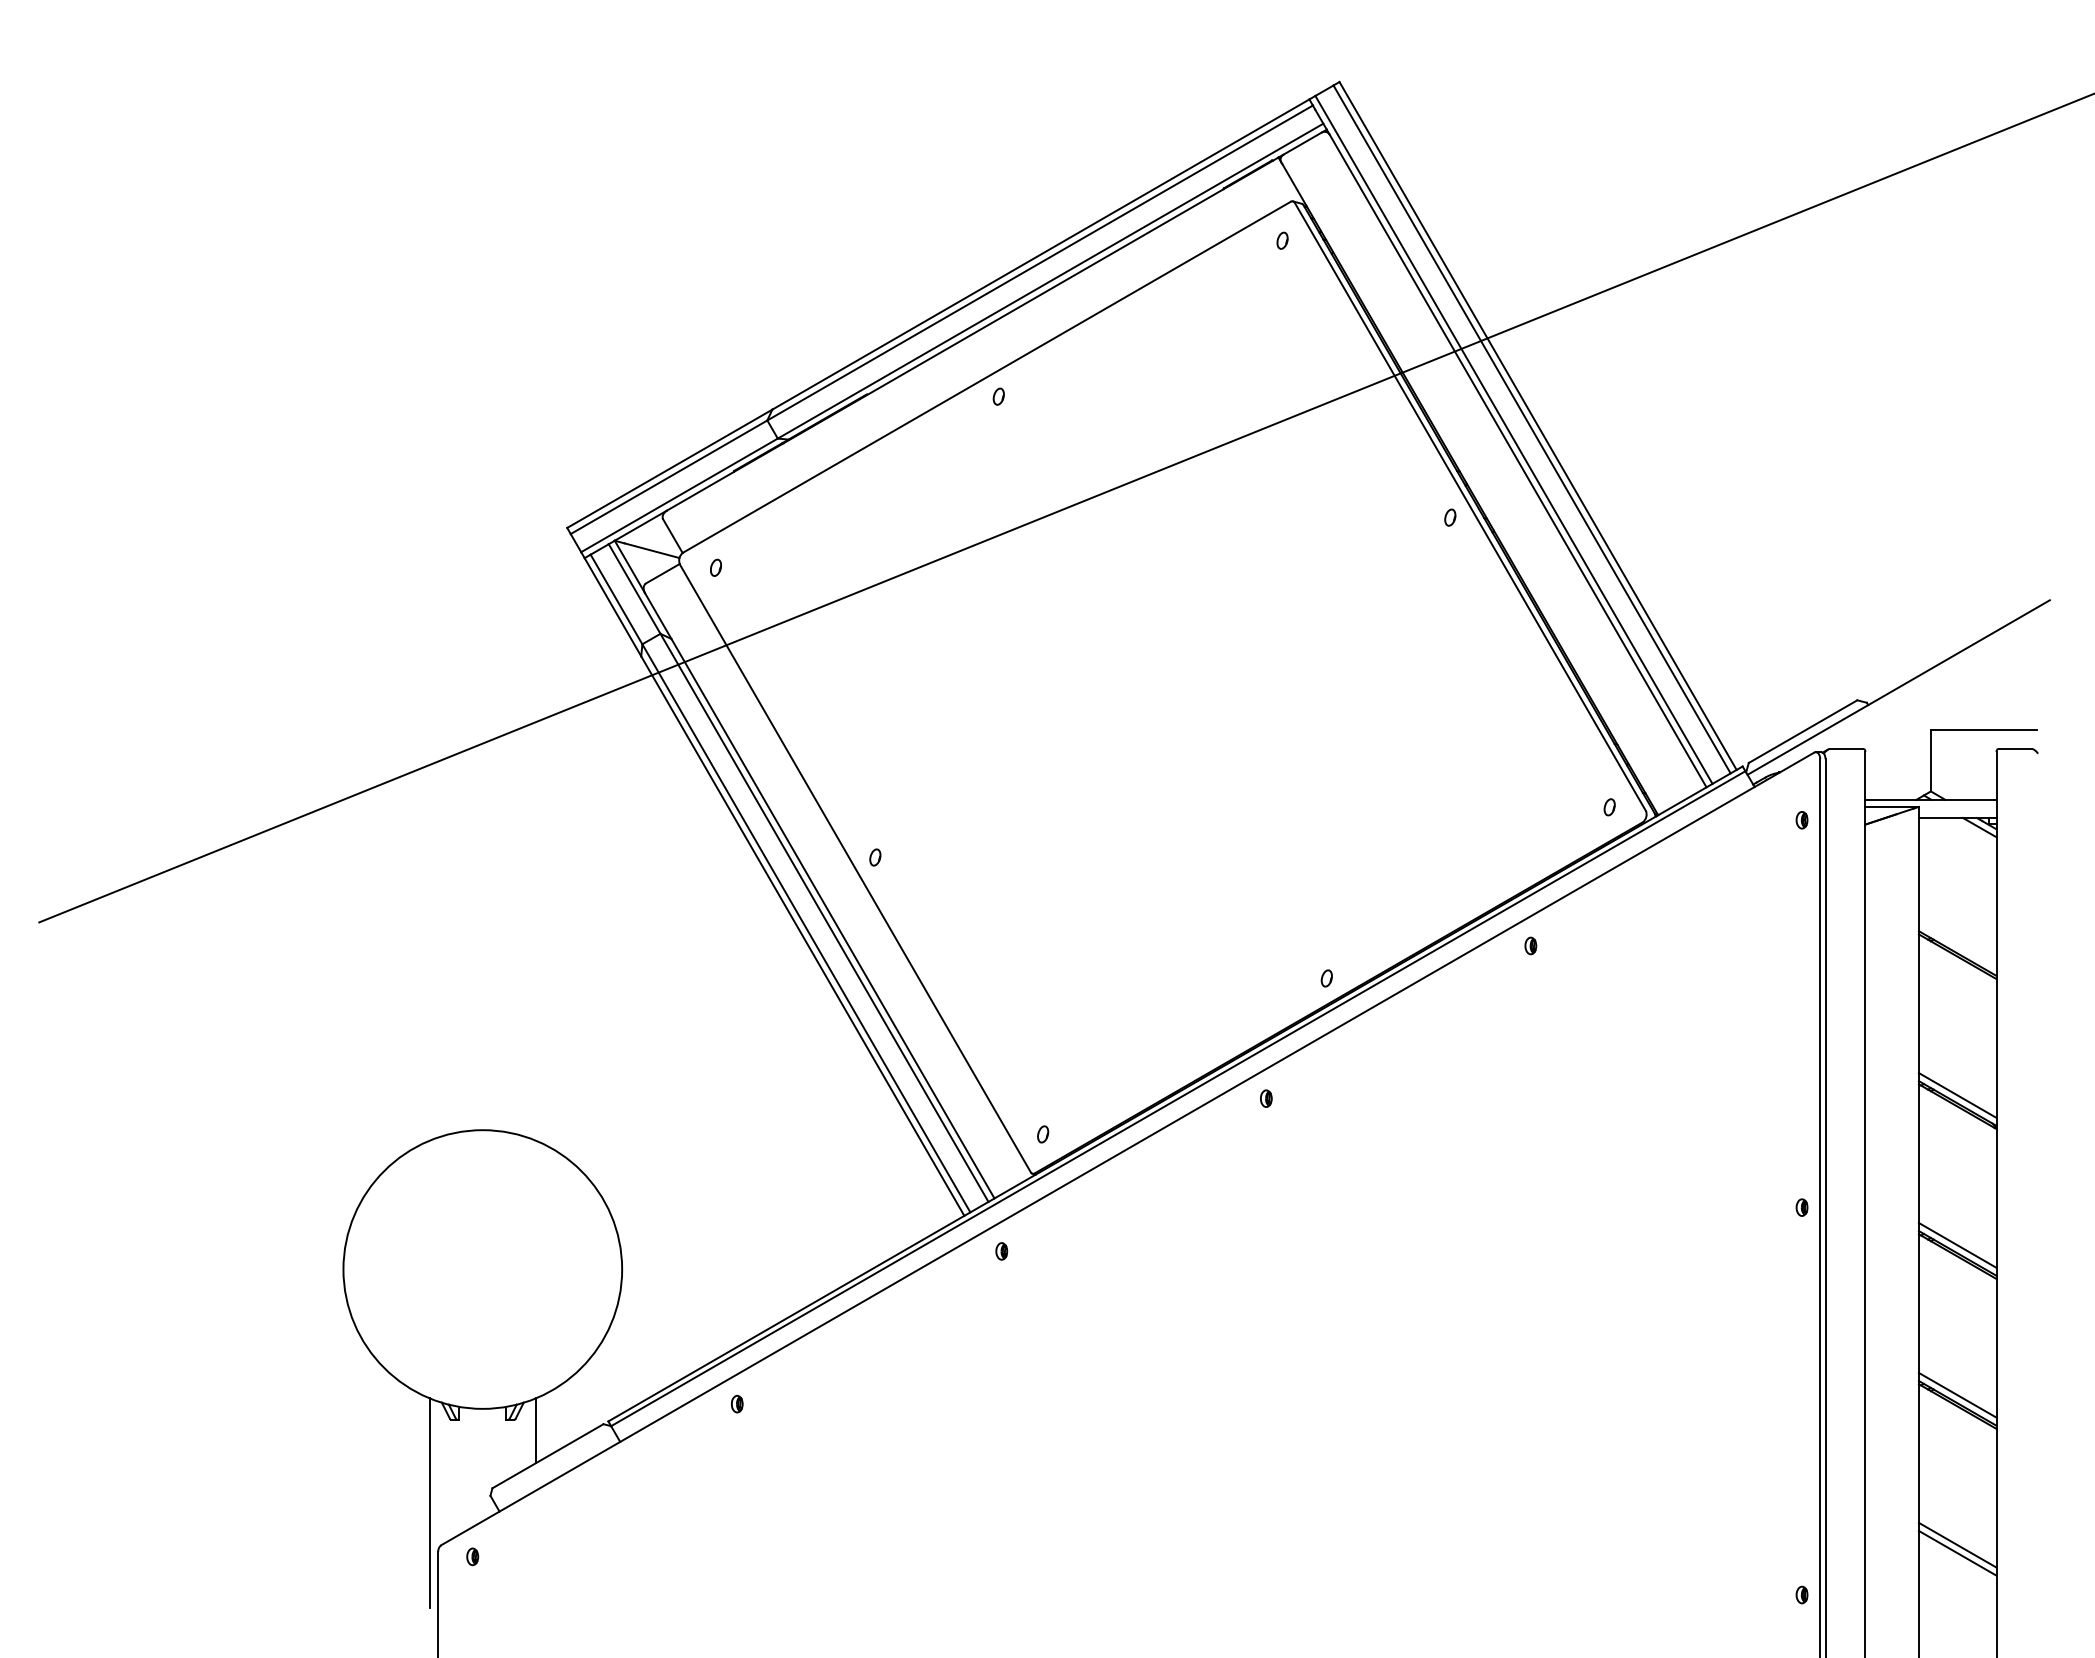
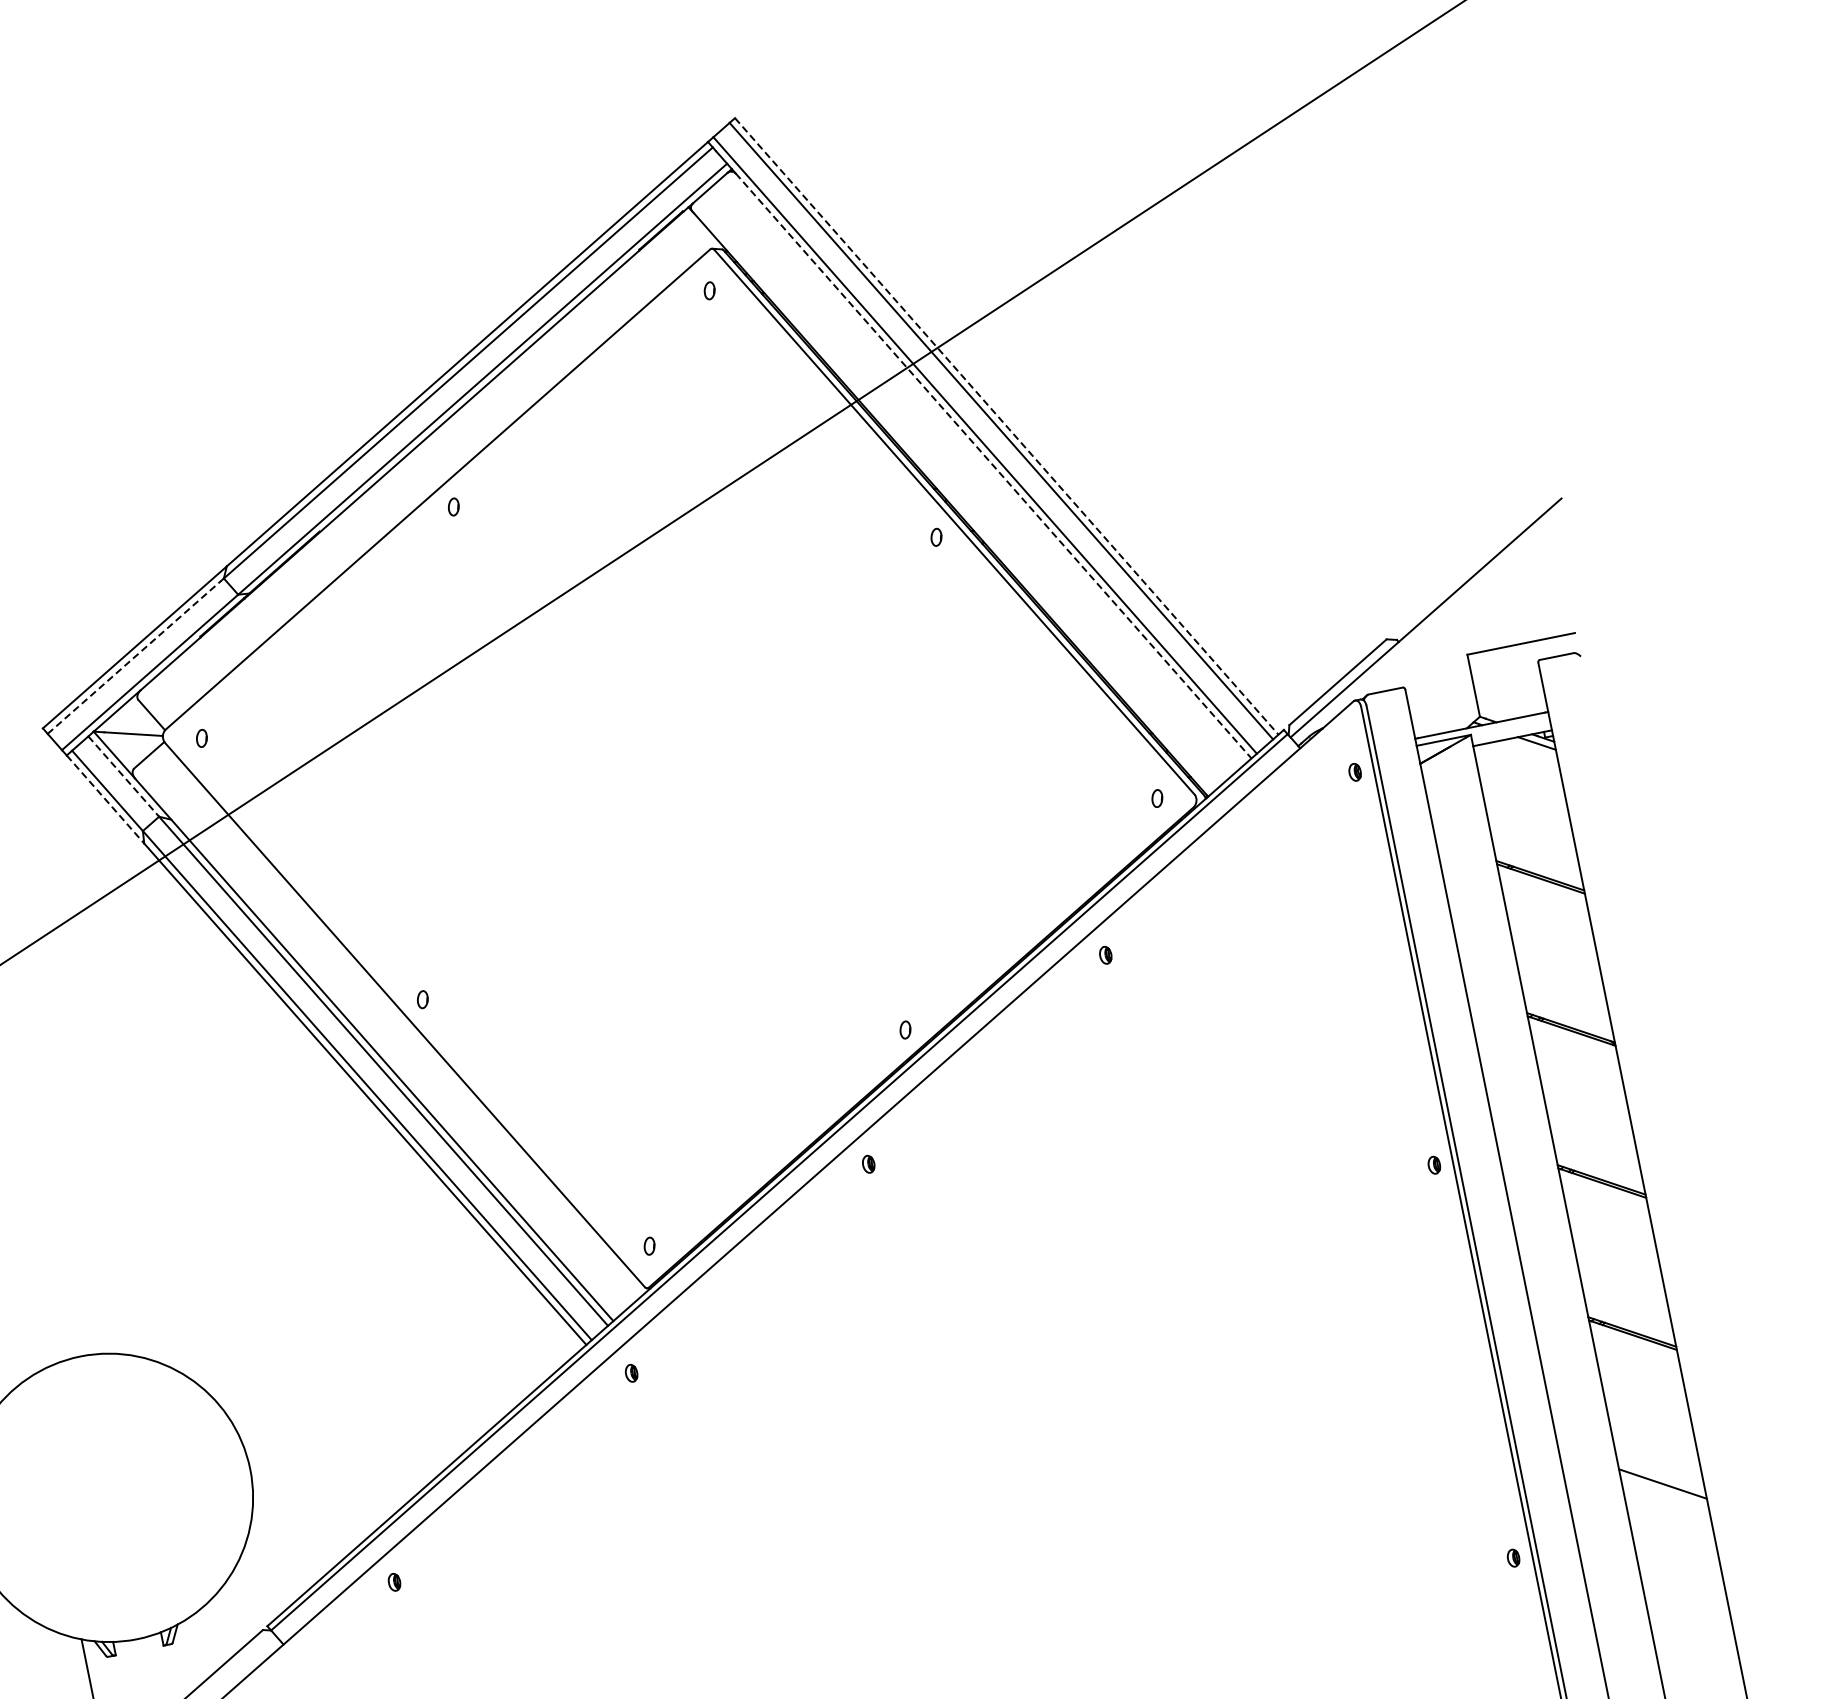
line: (1538, 426) -> (1007, 426), solid -> dashed
line: (1518, 460) -> (993, 465), solid -> dashed
line: (669, 477) -> (136, 656), solid -> dashed
line: (634, 589) -> (123, 777), solid -> dashed
line: (612, 607) -> (105, 799), solid -> dashed
line: (1957, 1095) -> (1569, 1019), removed
line: (1957, 1244) -> (1599, 1170), removed
line: (1957, 1394) -> (1630, 1323), removed
line: (535, 1430) -> (195, 1650), removed
line: (1957, 1544) -> (1660, 1475), removed

